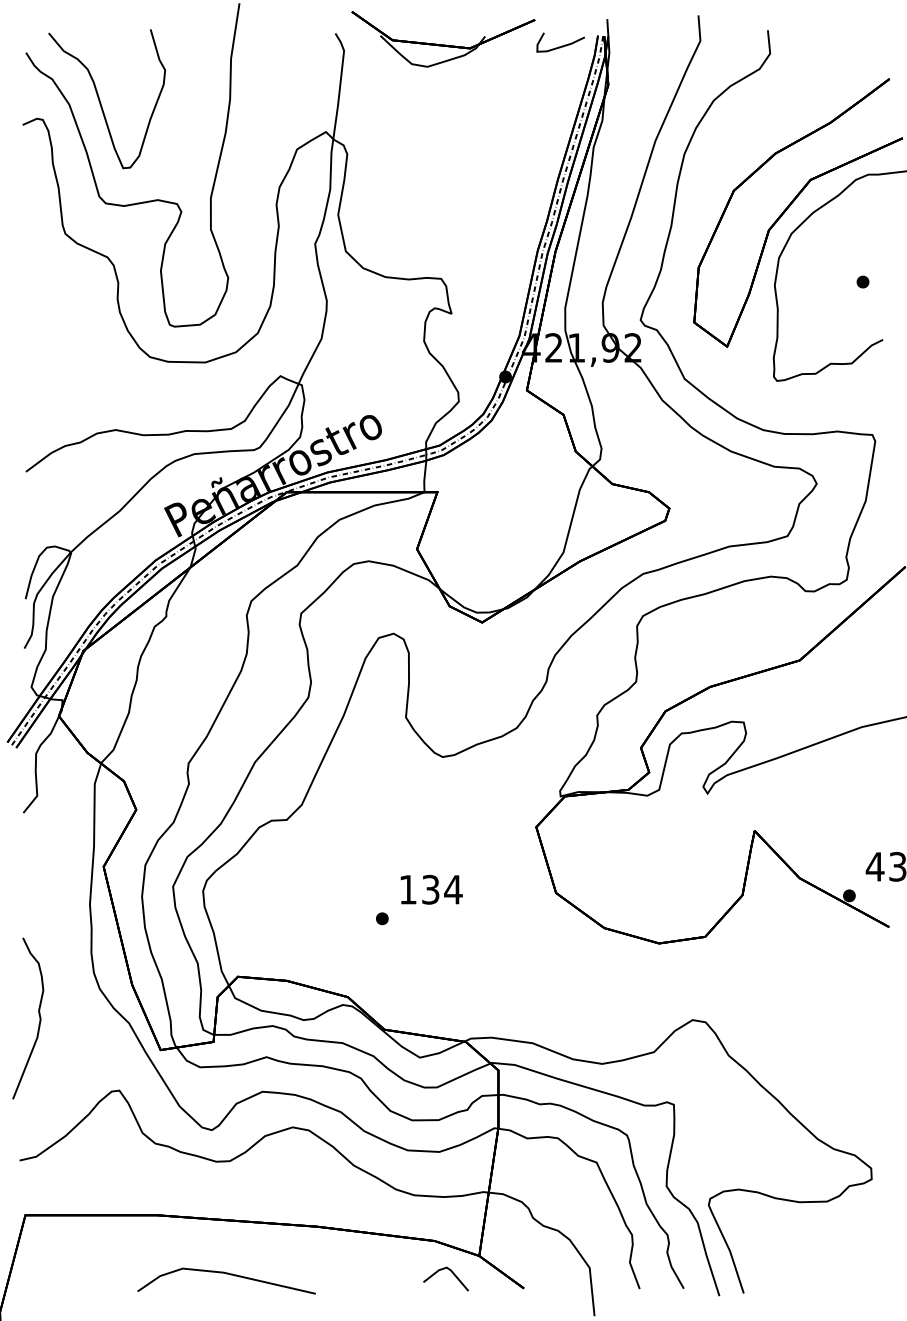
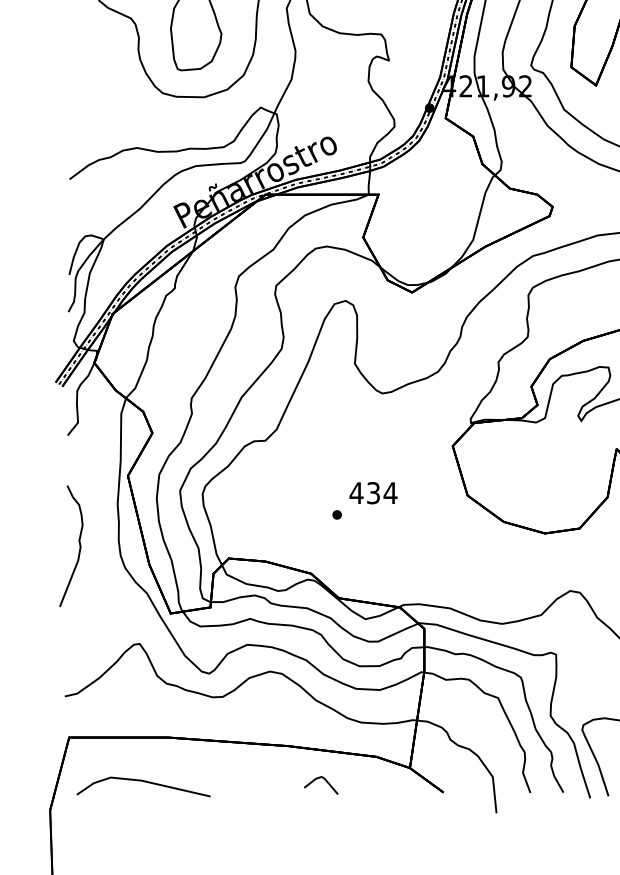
text: (407, 889) -> (356, 492), 134 -> 434
curve: (38, 1014) -> (79, 543), moved
line: (451, 1272) -> (325, 780), moved
line: (226, 1274) -> (143, 782), moved

